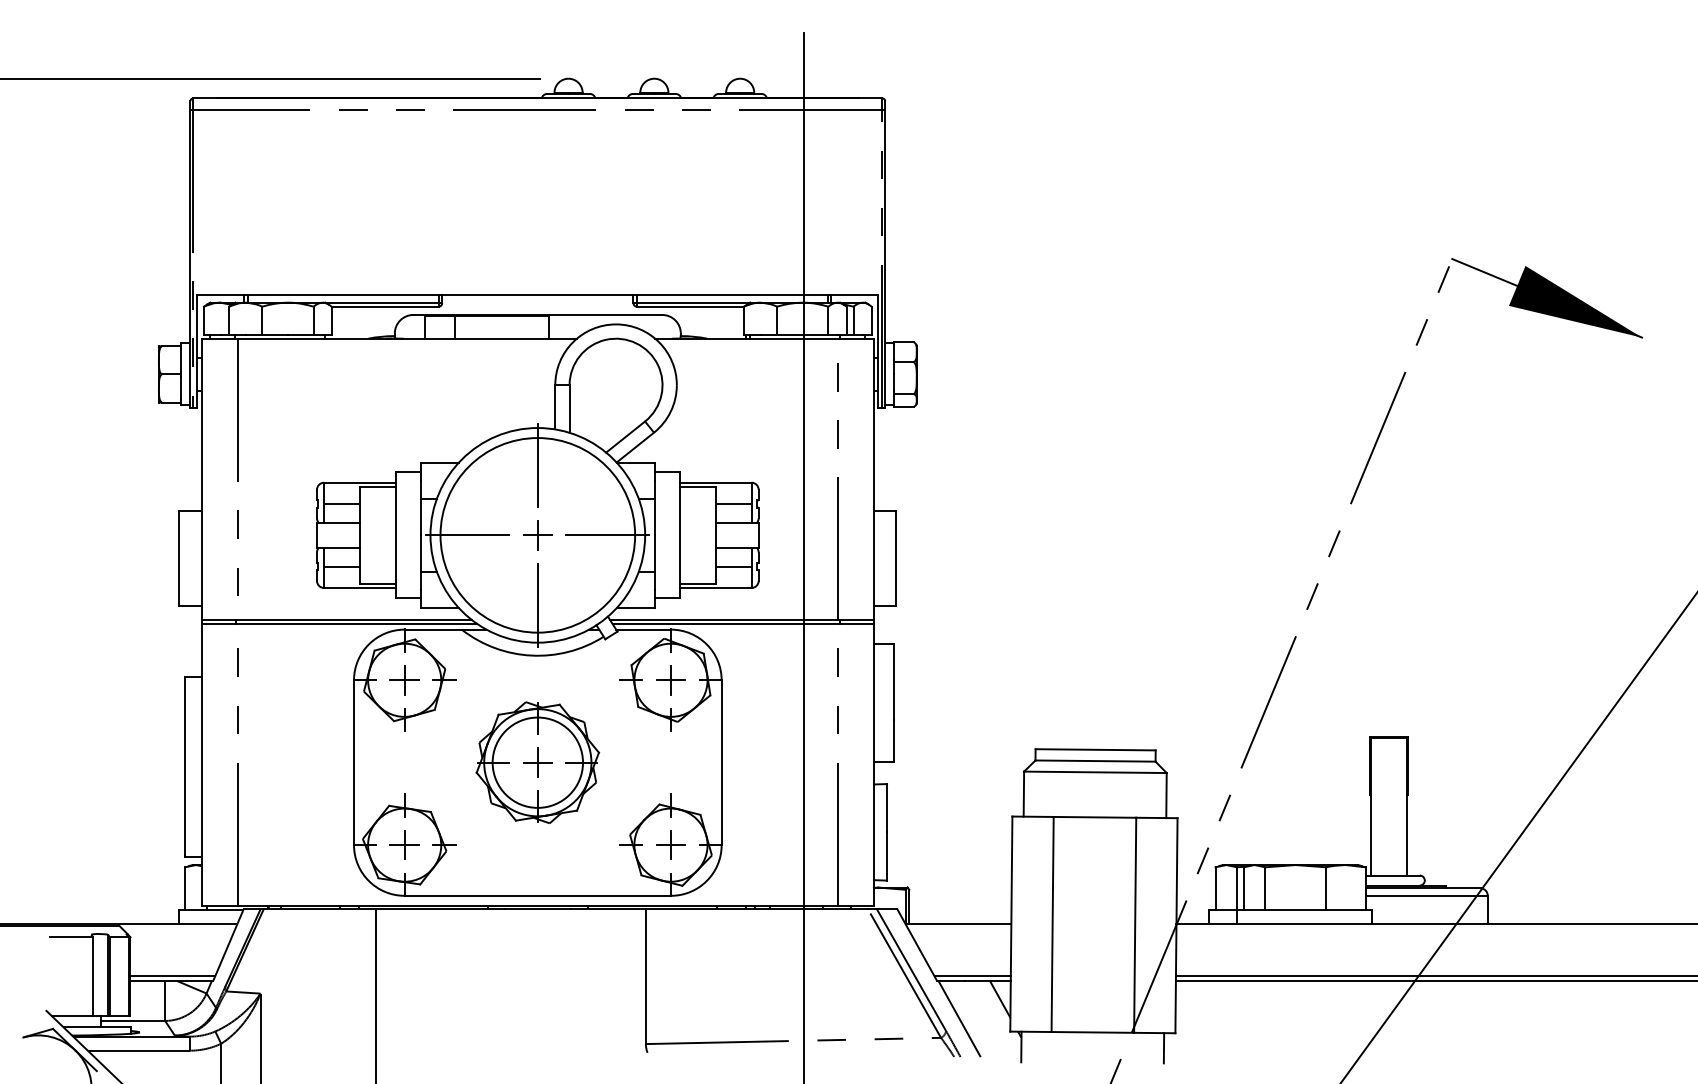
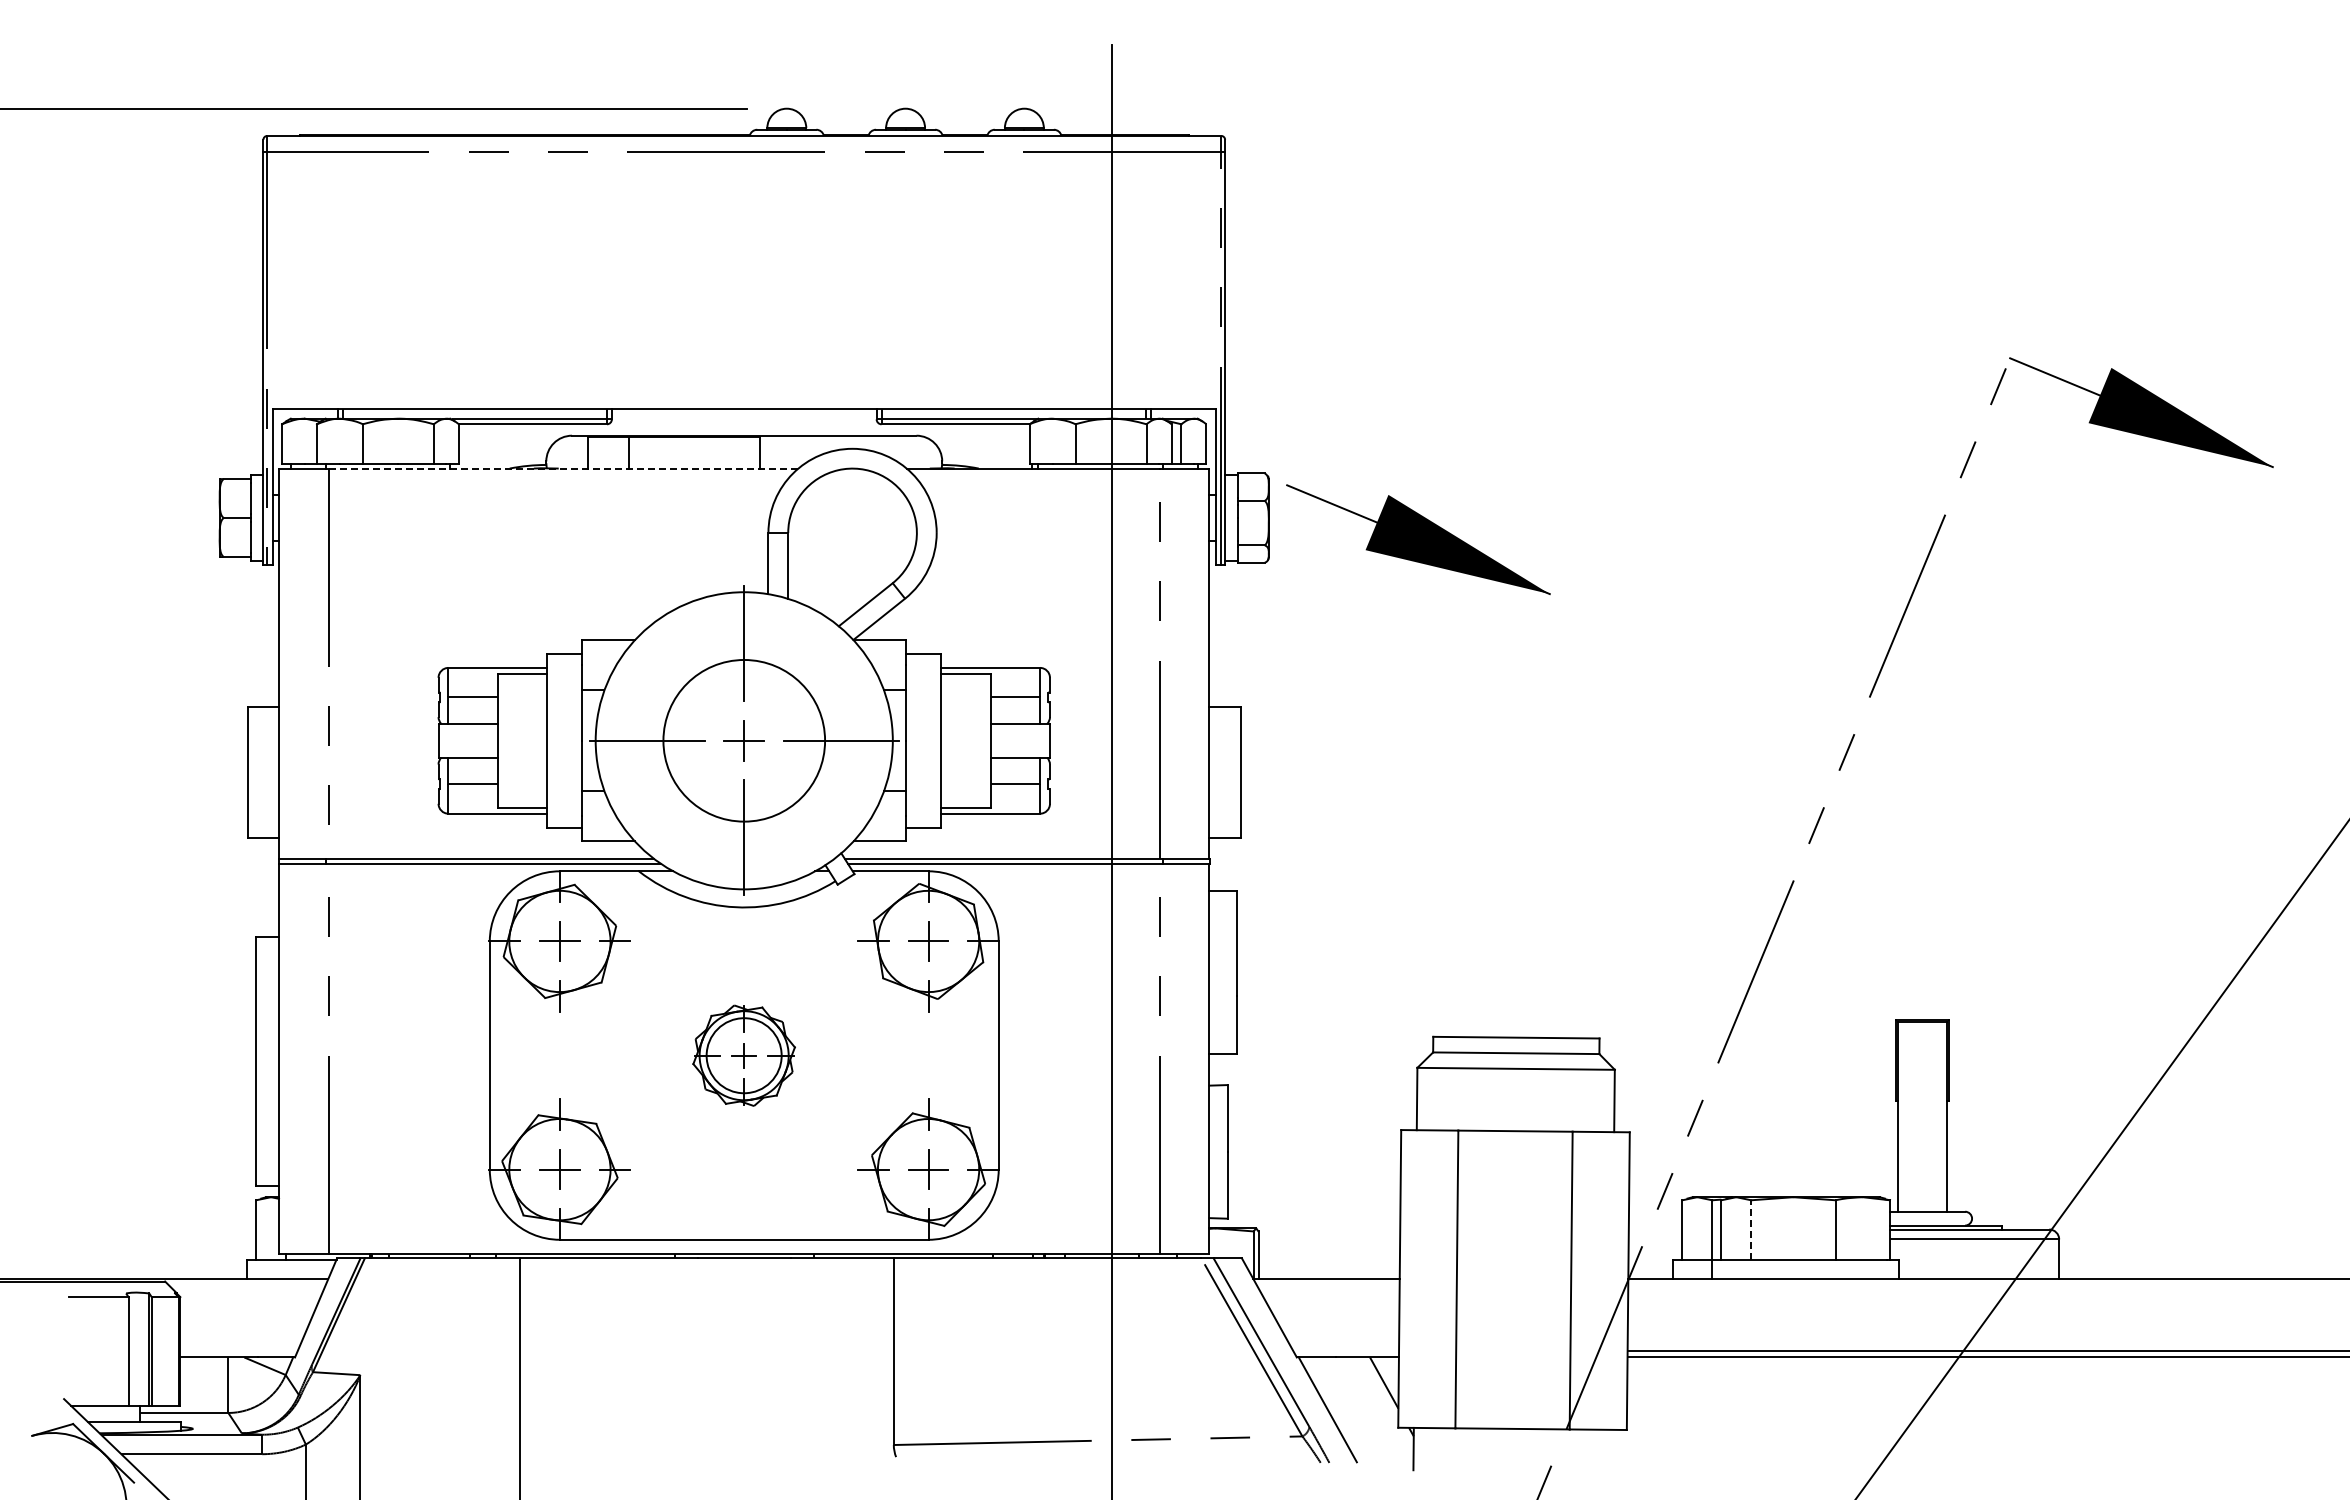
line: (407, 338) -> (563, 468), solid -> dashed
part: (1024, 389) -> (1418, 539), added
circle: (537, 535) -> (743, 740), size x0.6
part: (537, 762) -> (743, 1055), size x0.6
line: (1265, 888) -> (1751, 1229), solid -> dashed
line: (172, 976) -> (238, 1351), removed
line: (972, 976) -> (1346, 1351), removed
line: (1163, 1048) -> (1610, 1450), removed

